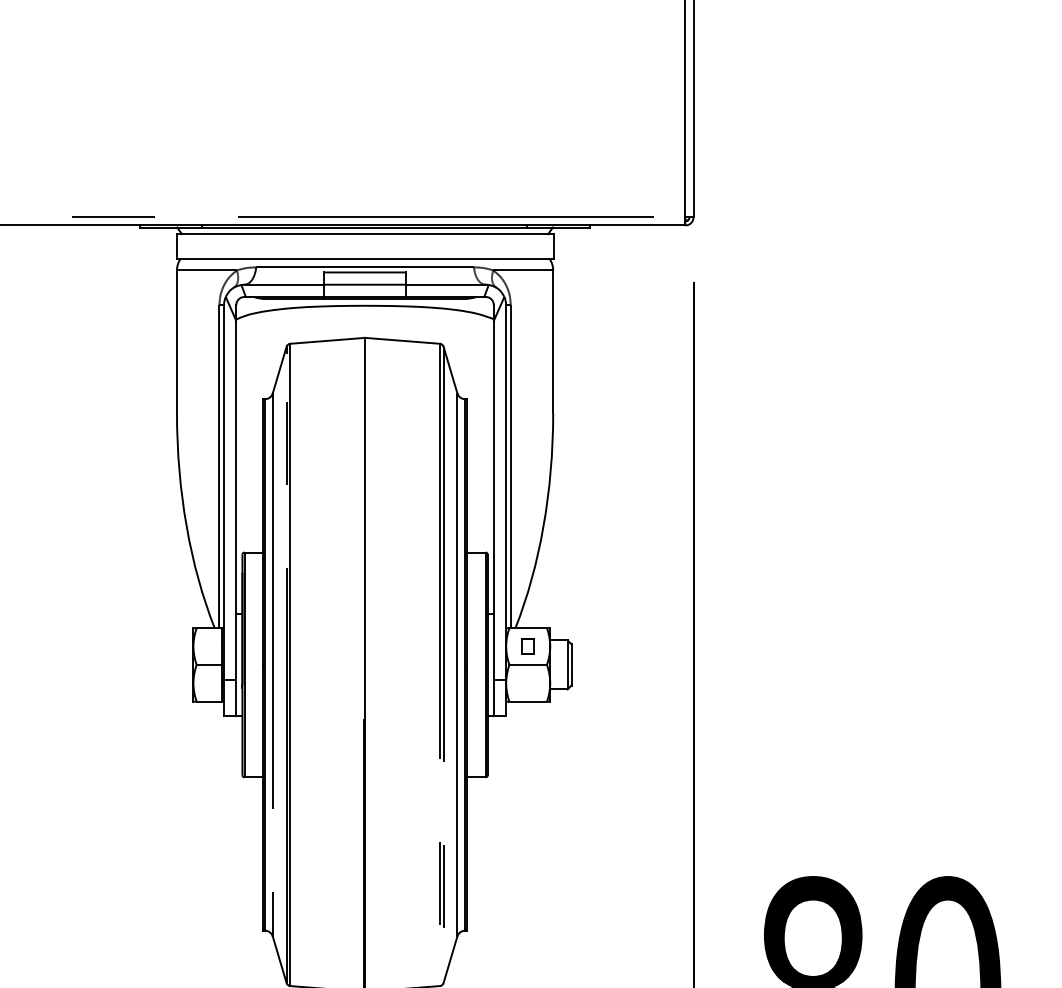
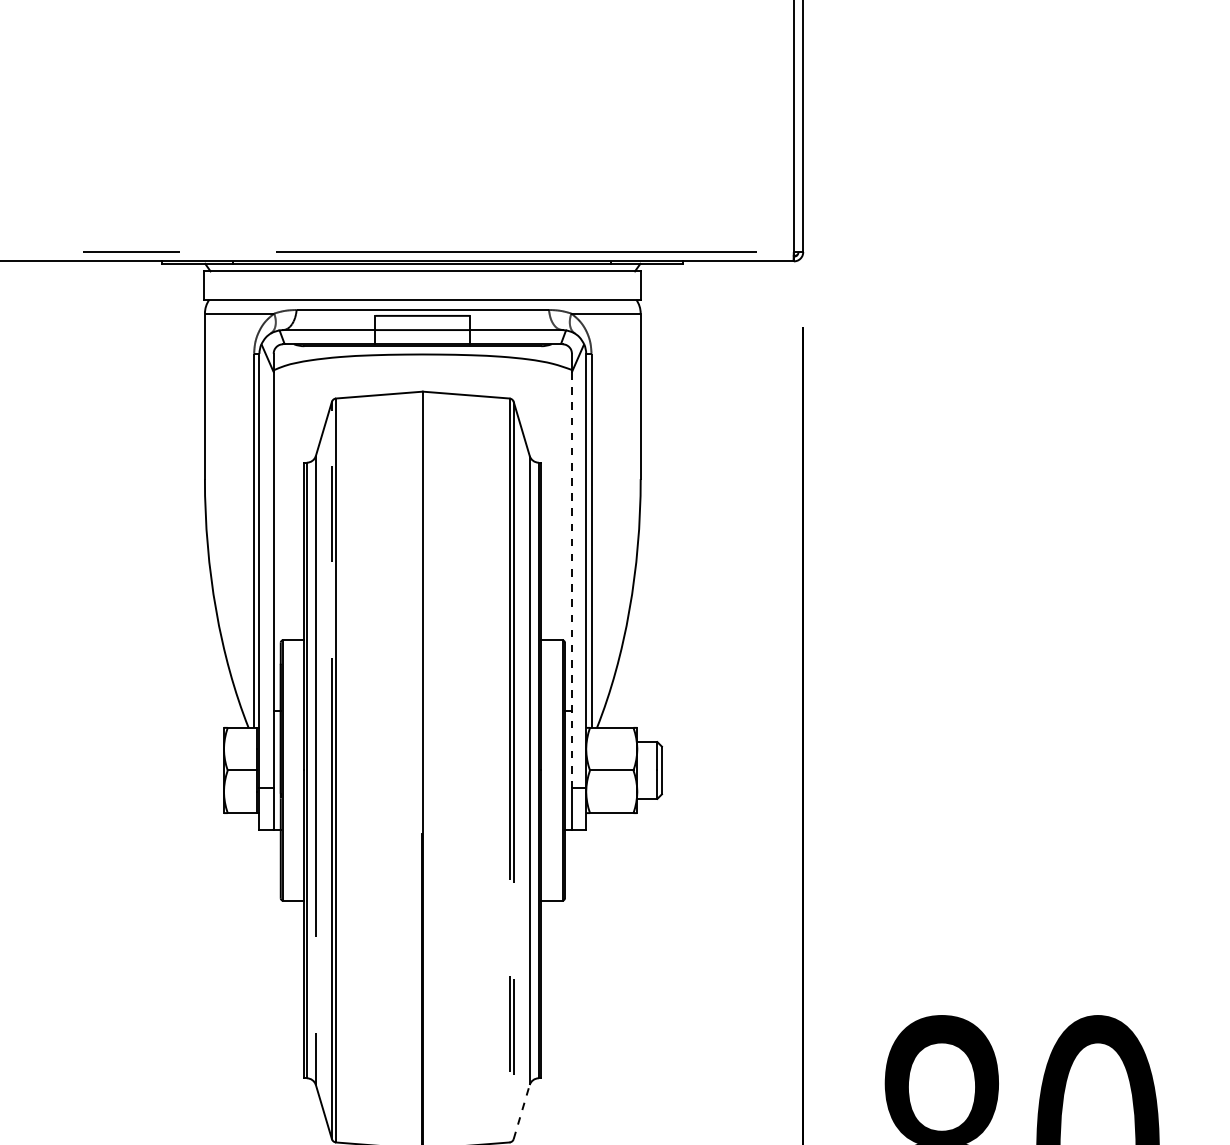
line: (493, 500) -> (571, 580), solid -> dashed
part: (527, 645) -> (611, 748), removed
line: (450, 959) -> (521, 1111), solid -> dashed

